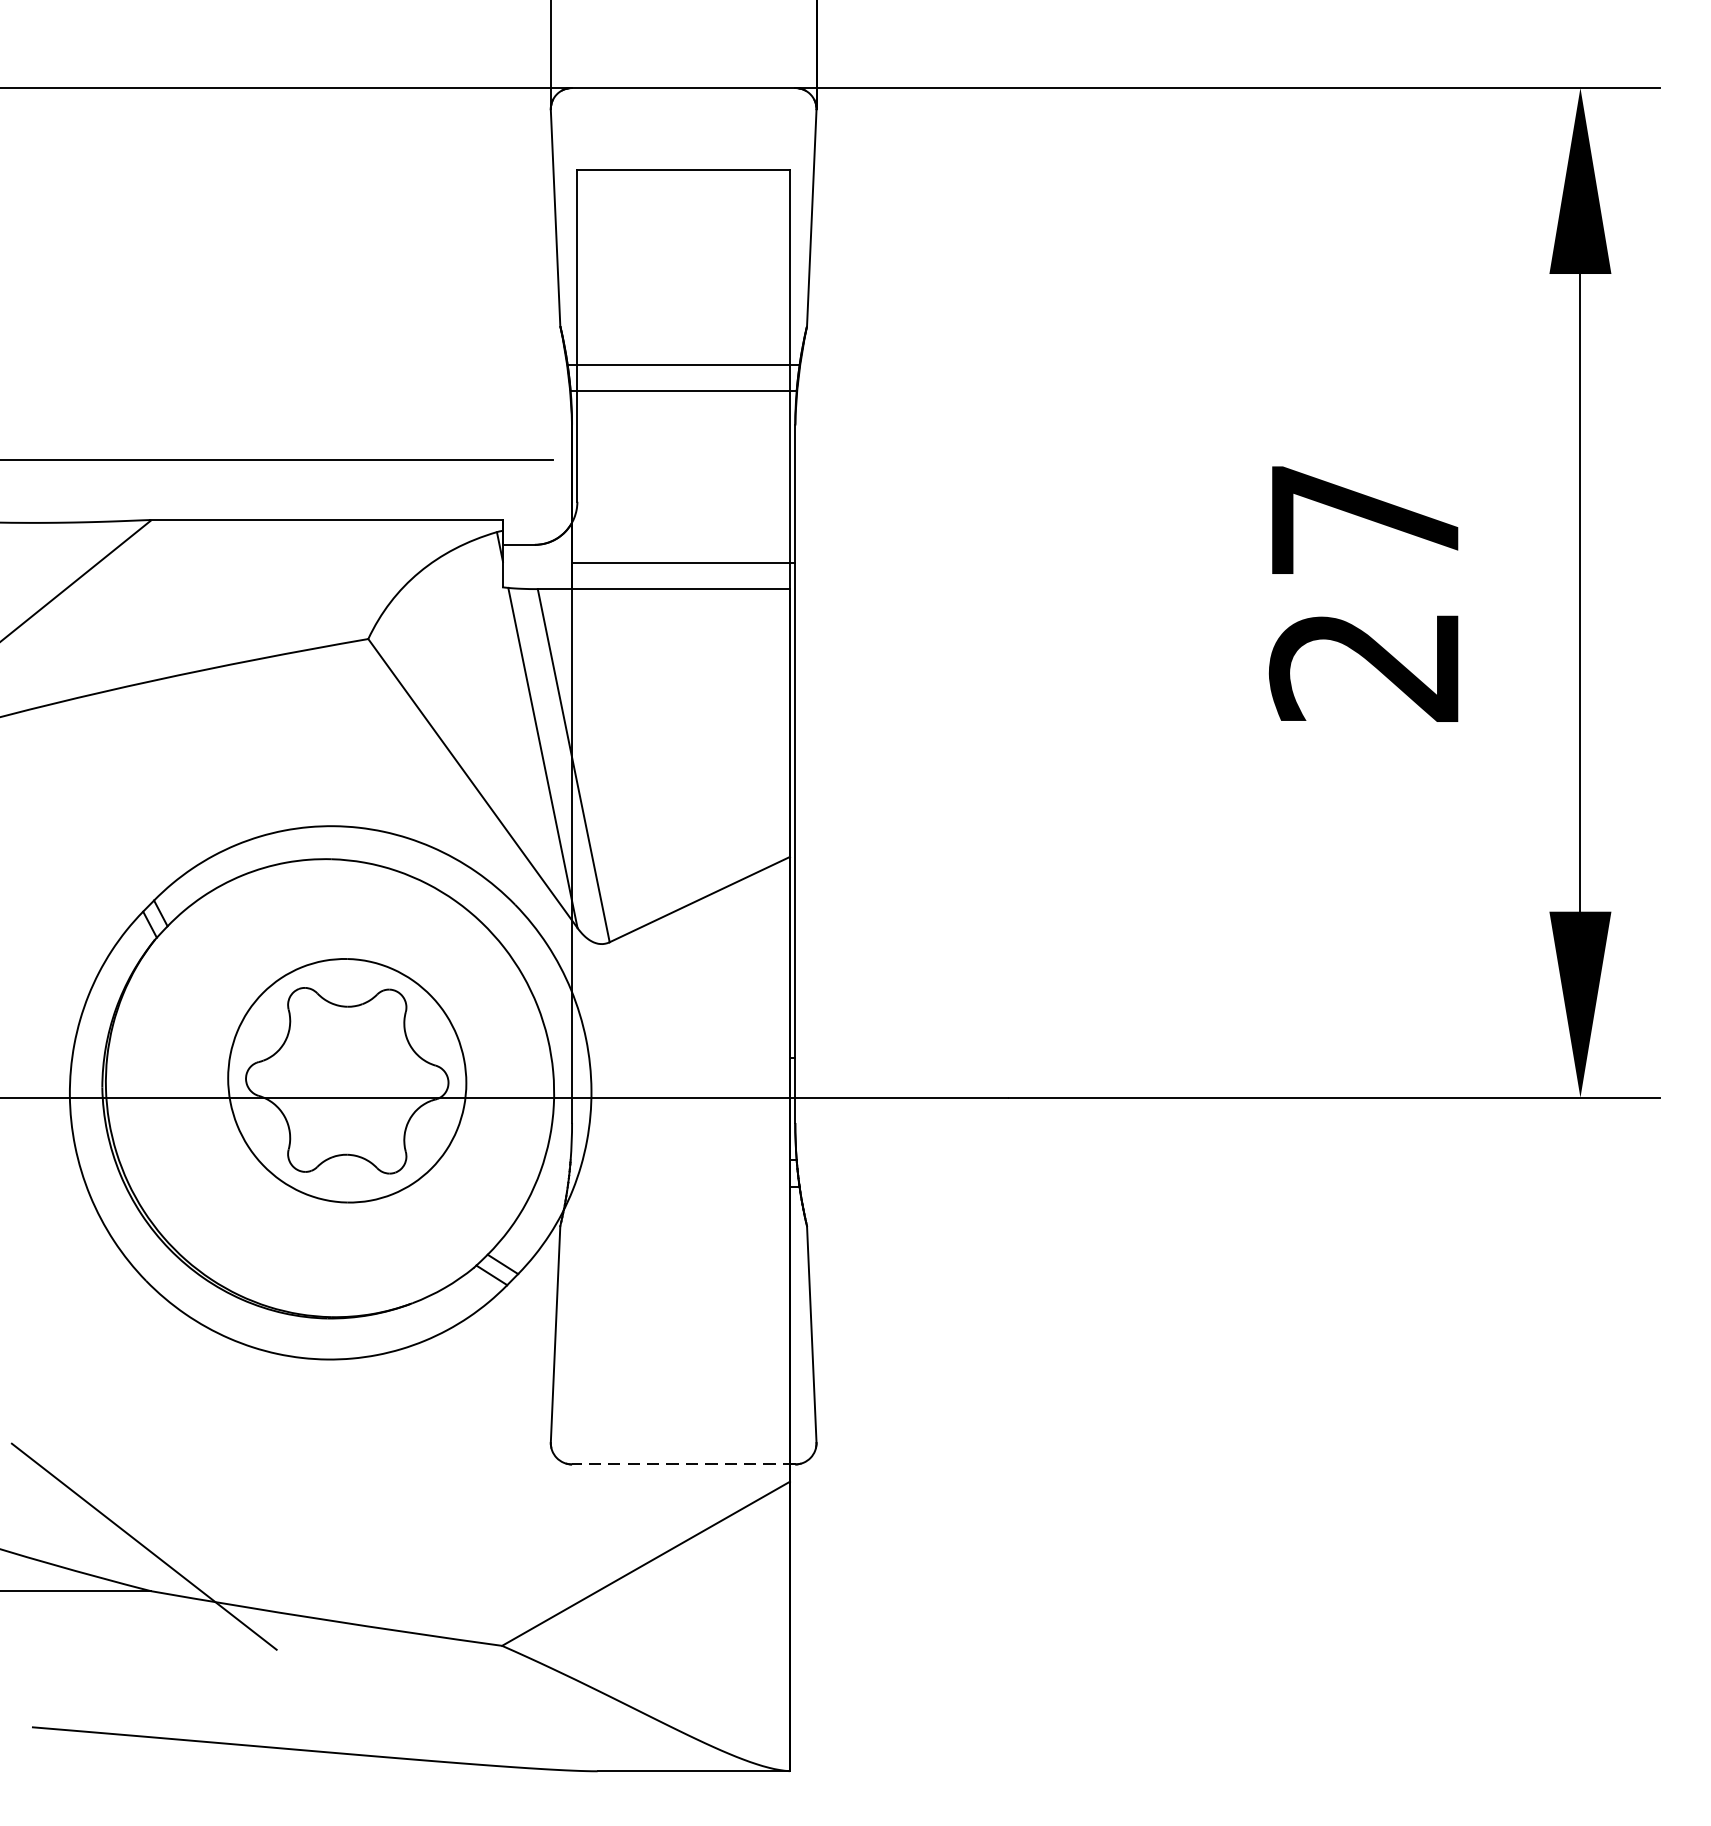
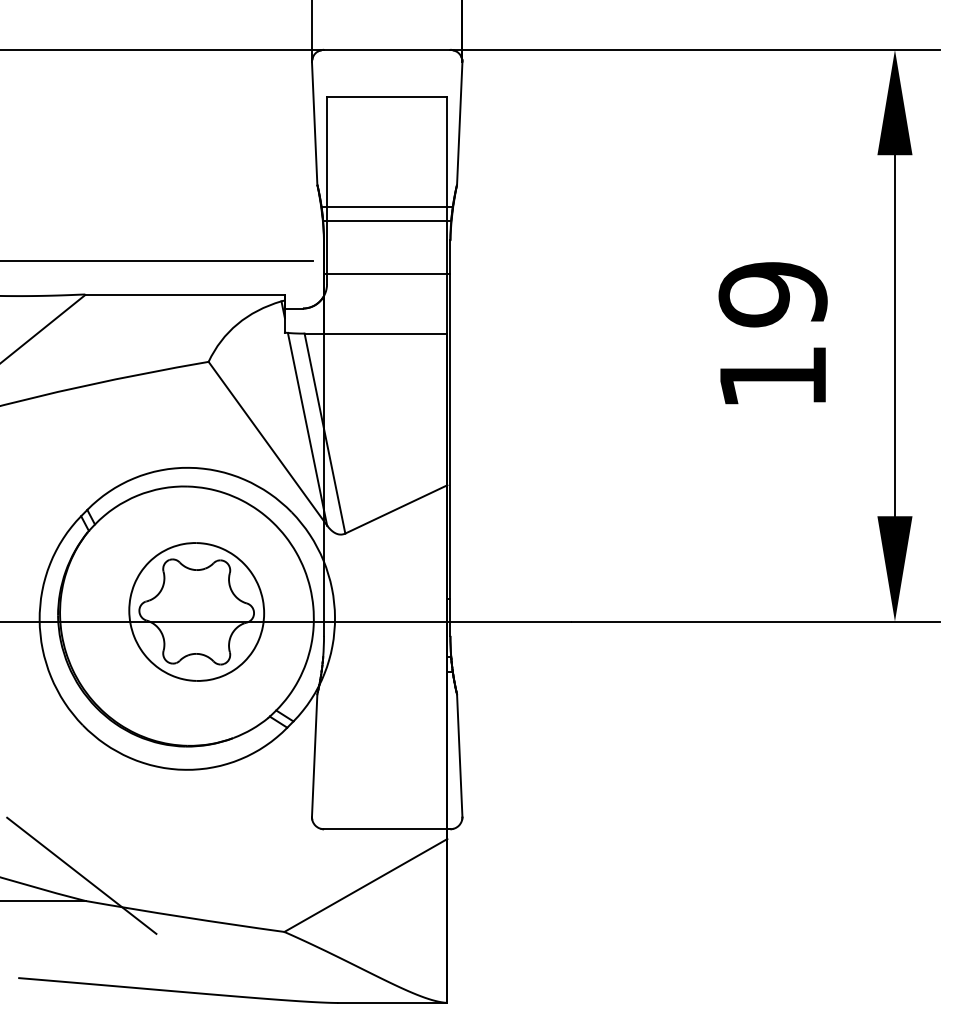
line: (684, 562) -> (387, 273), moved
text: (1364, 592) -> (772, 335), 27 -> 19
line: (682, 1464) -> (386, 829), dashed -> solid

